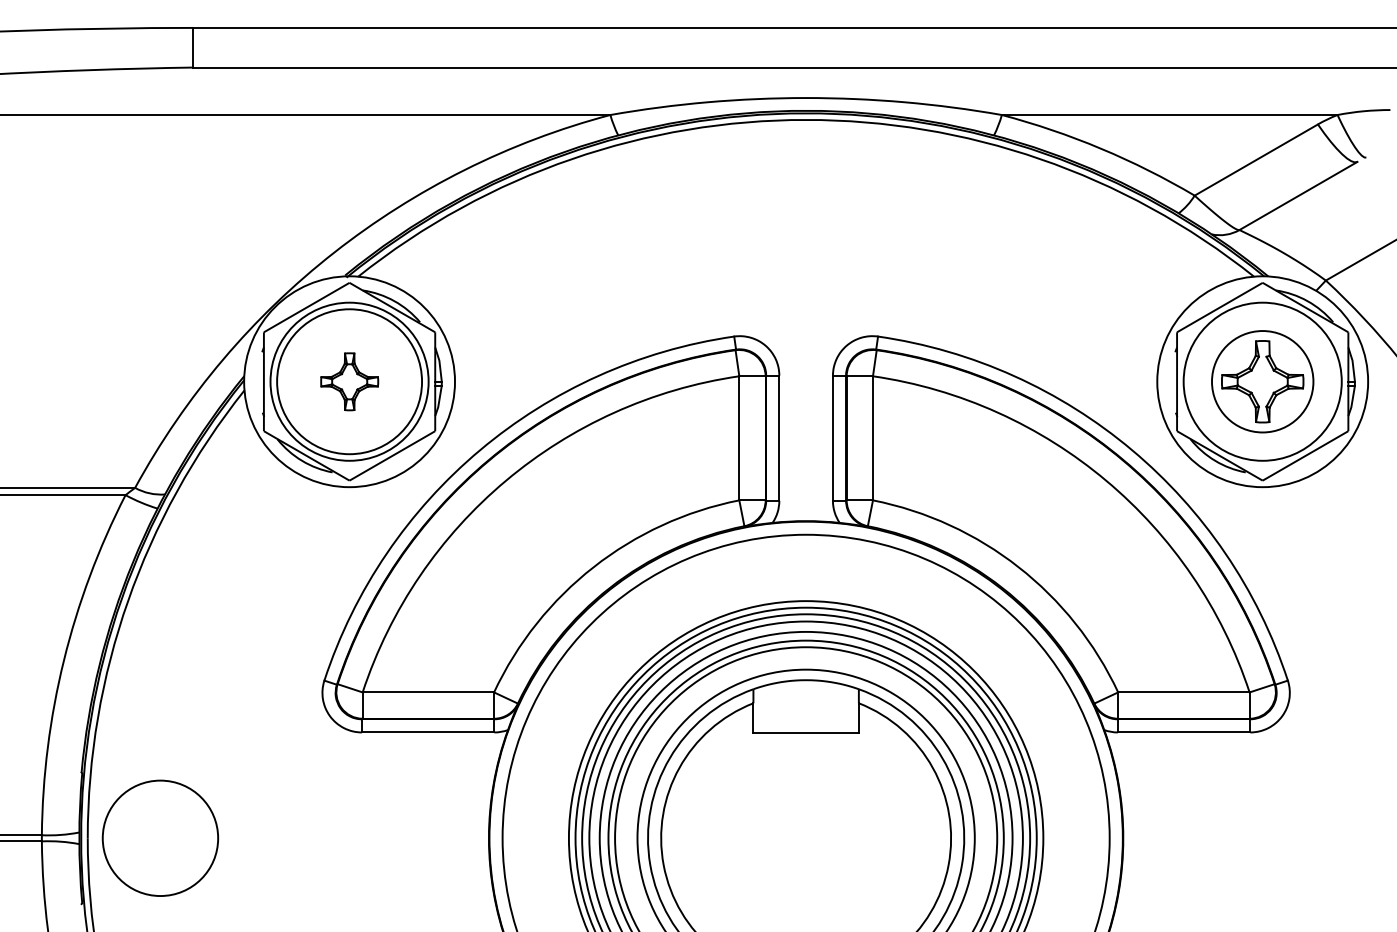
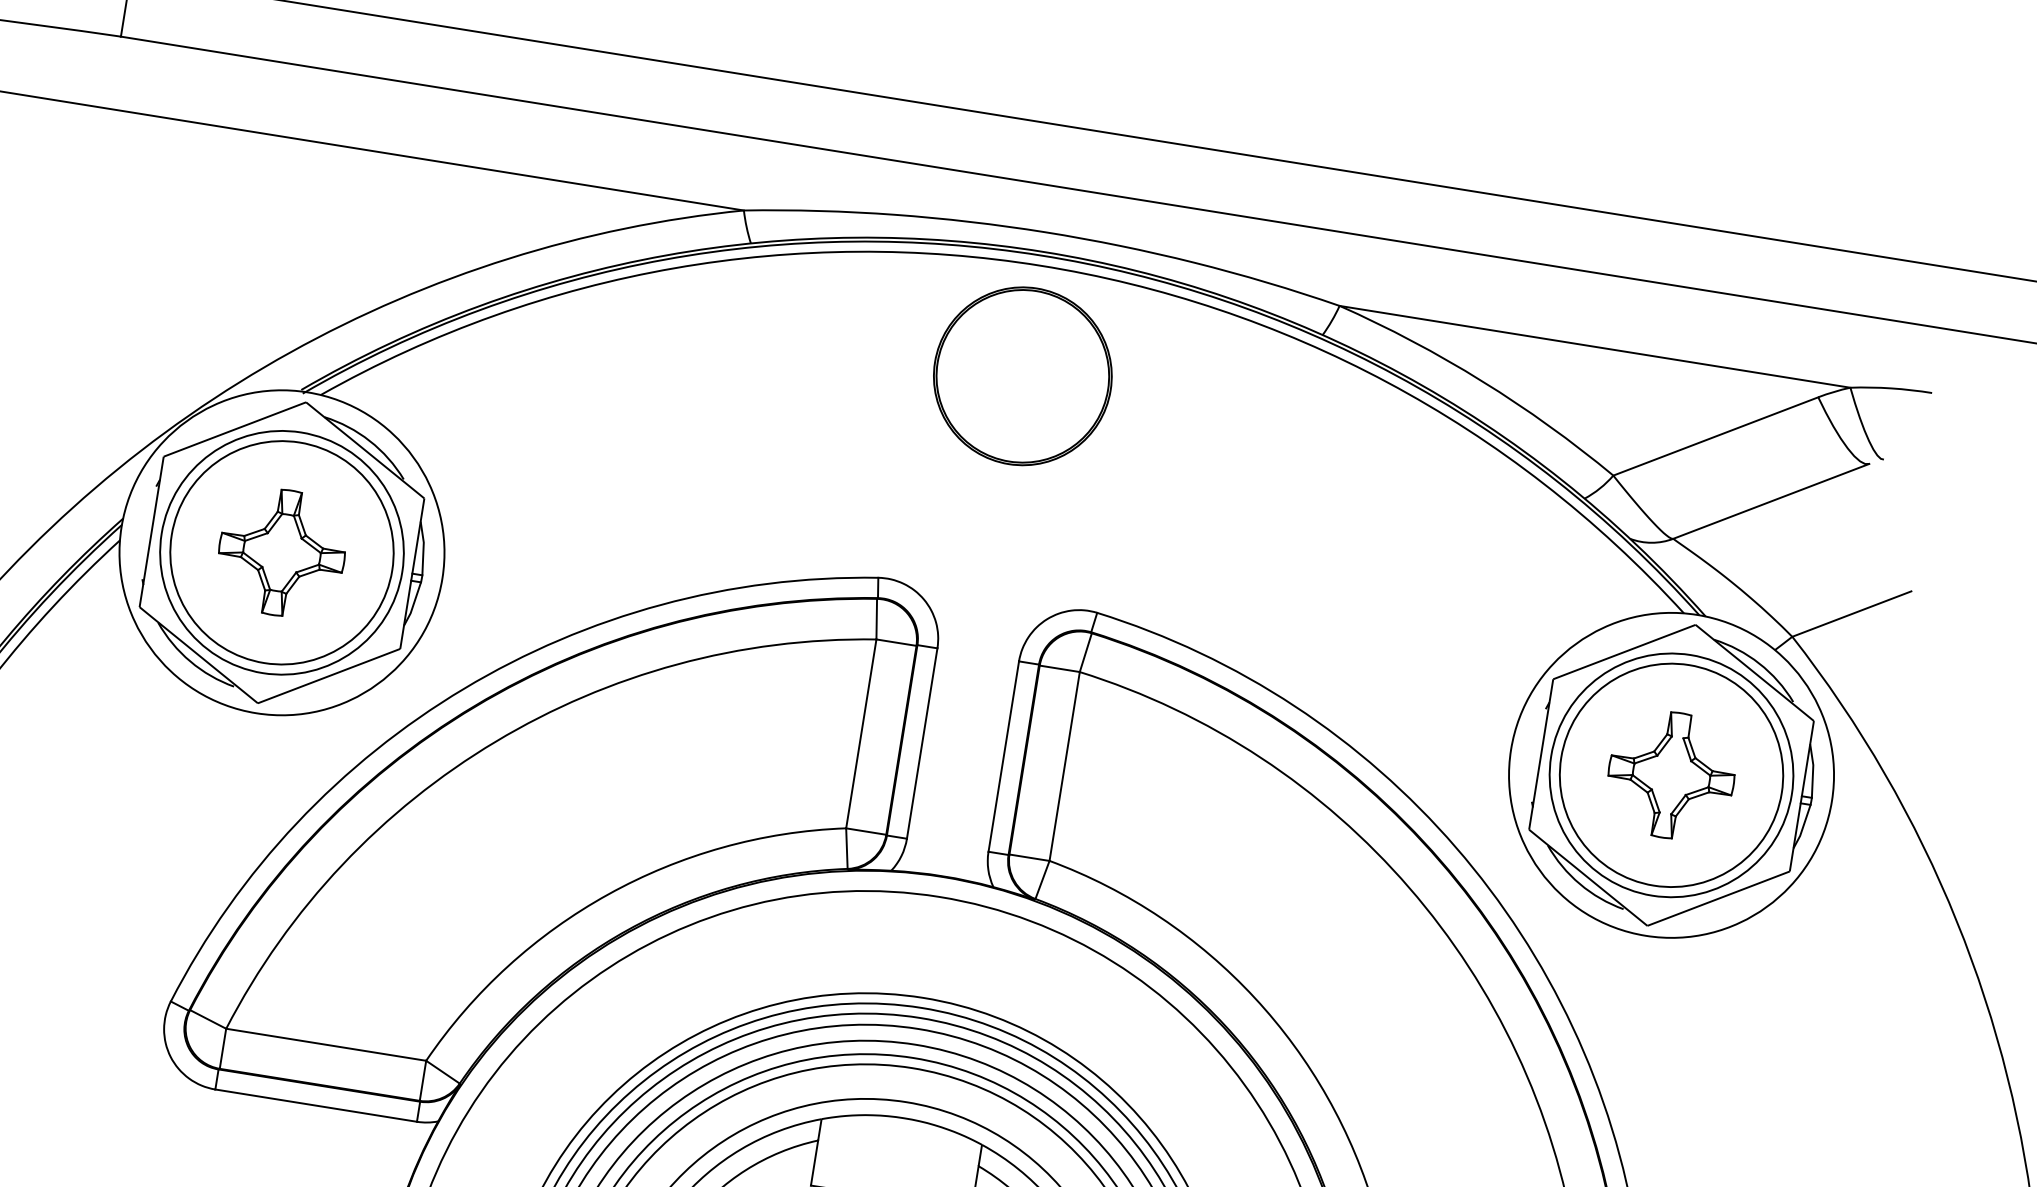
part: (805, 192) -> (1021, 375), added
part: (349, 381) -> (281, 552), size x1.43
circle: (1262, 381) -> (1671, 774), size x1.43

